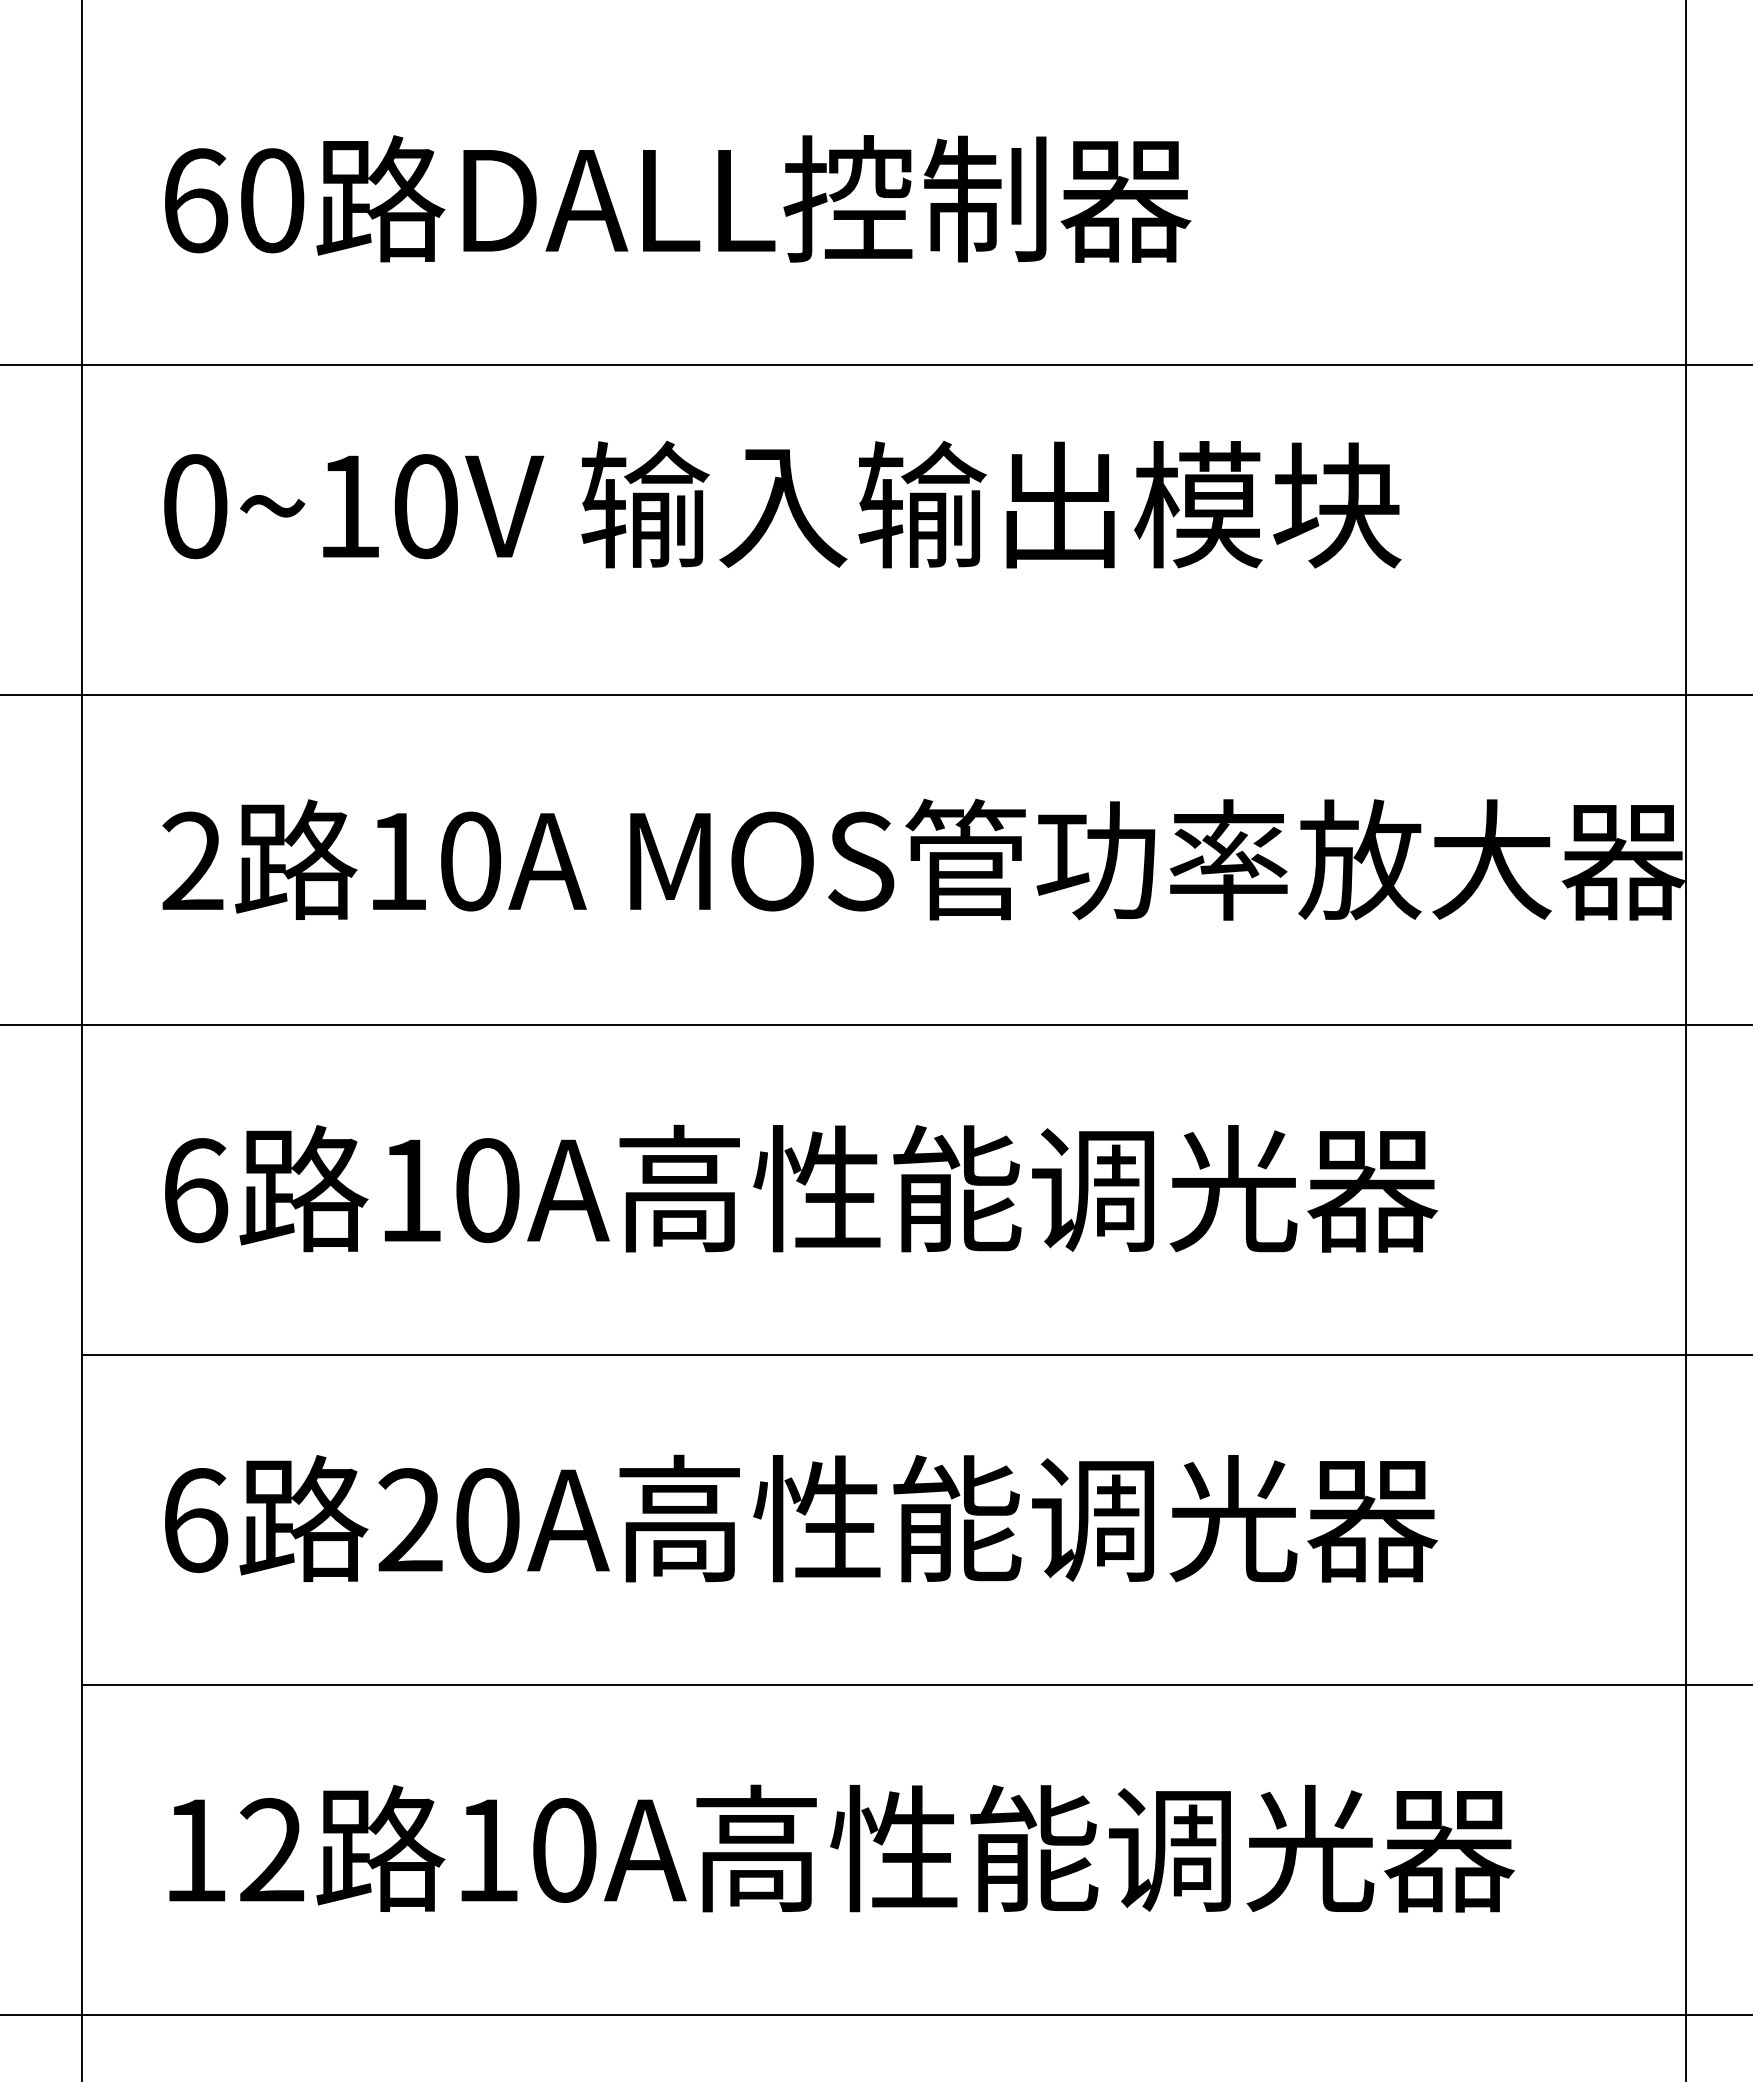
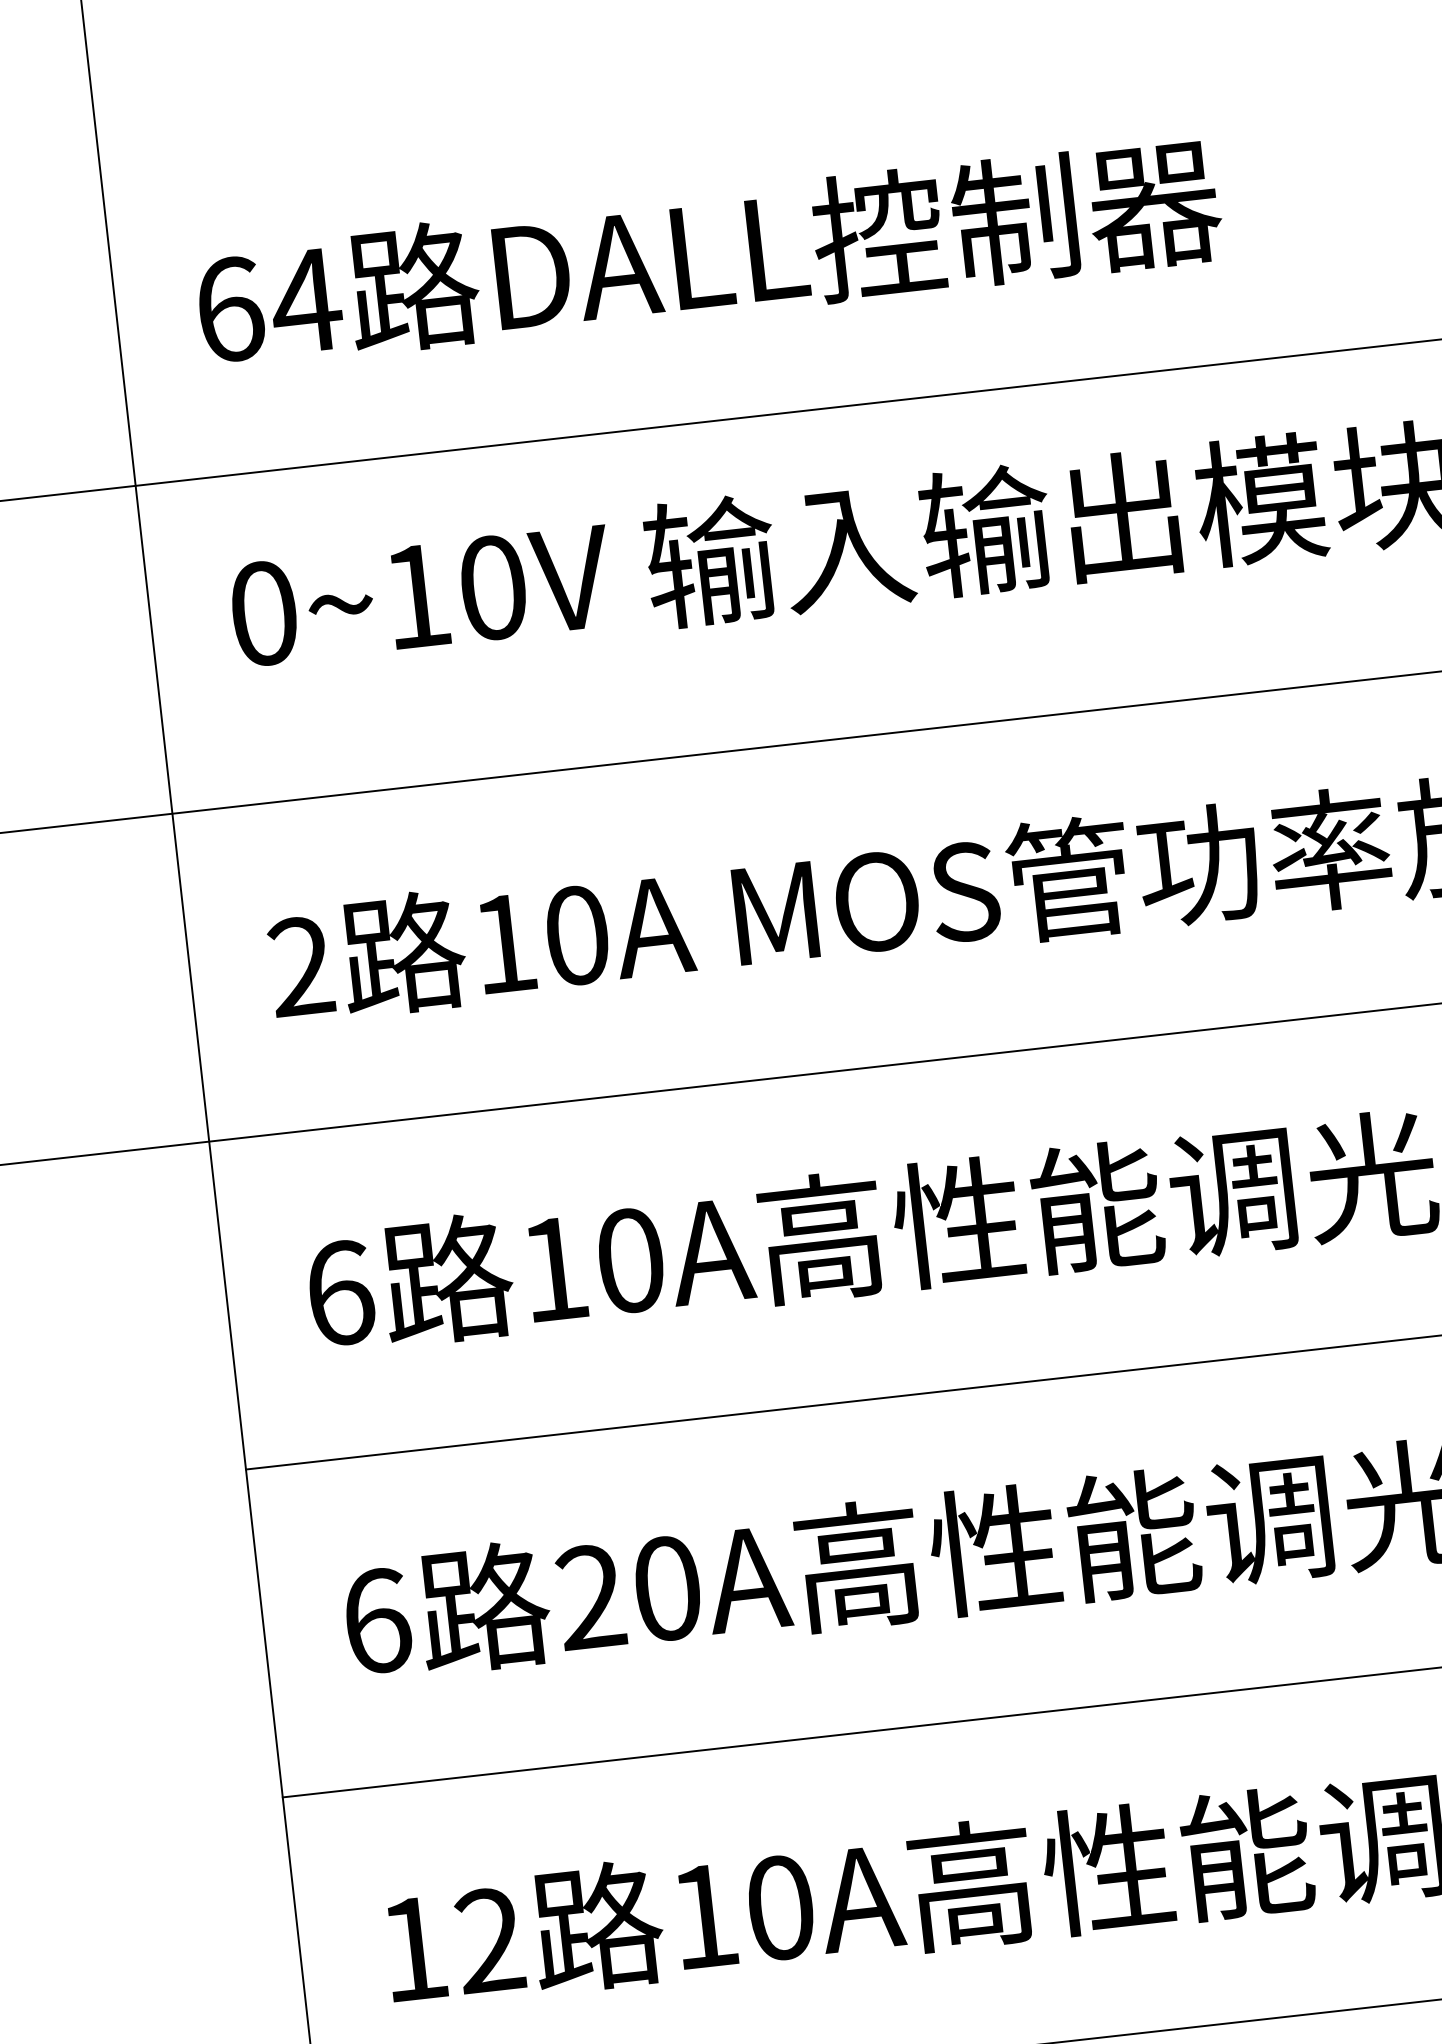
text: (271, 200) -> (305, 300), 60 -> 64

